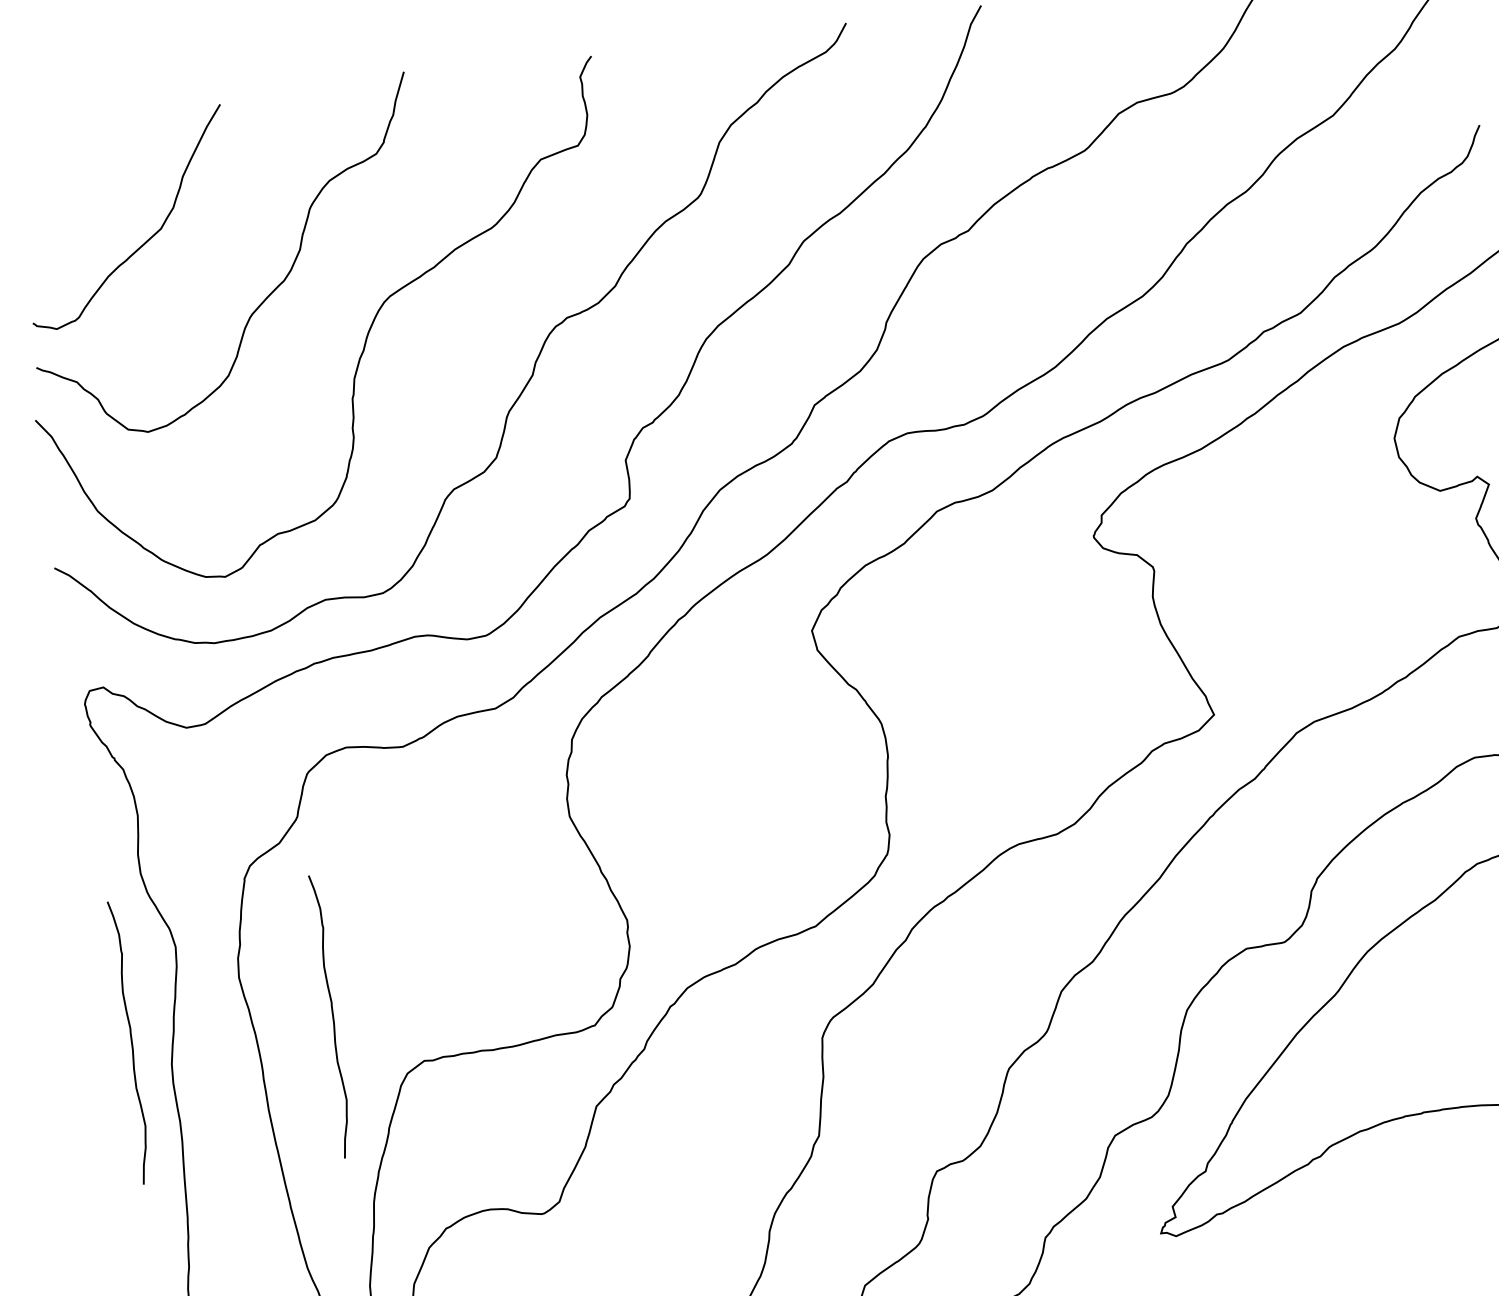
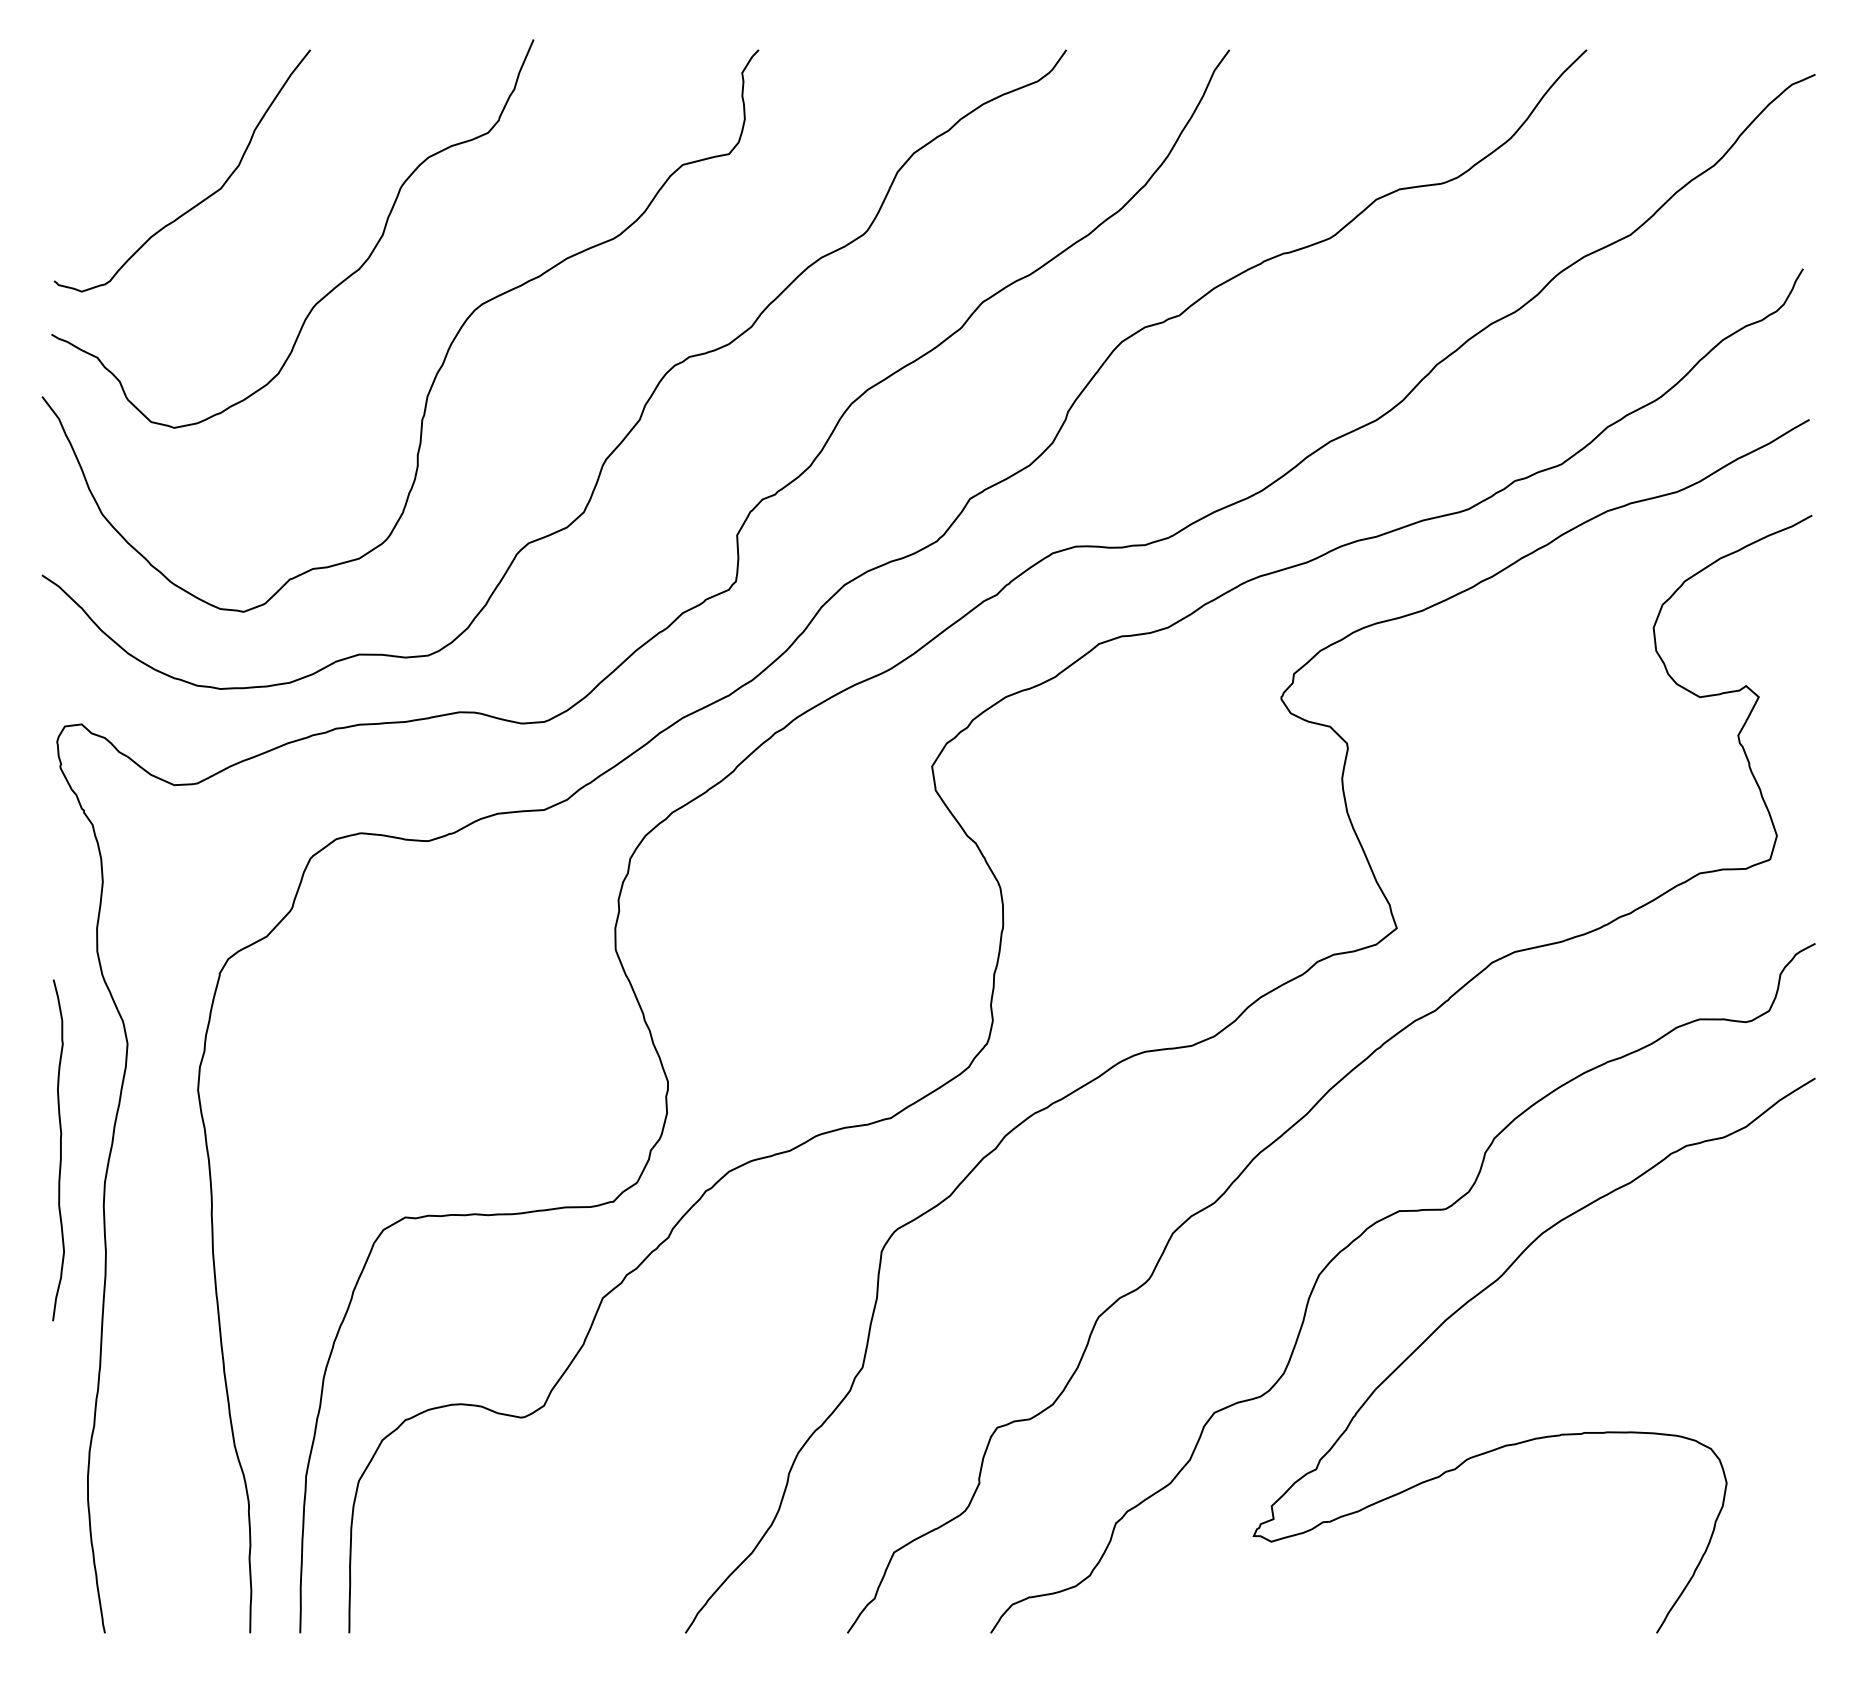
curve: (332, 1016) -> (303, 1150), removed

